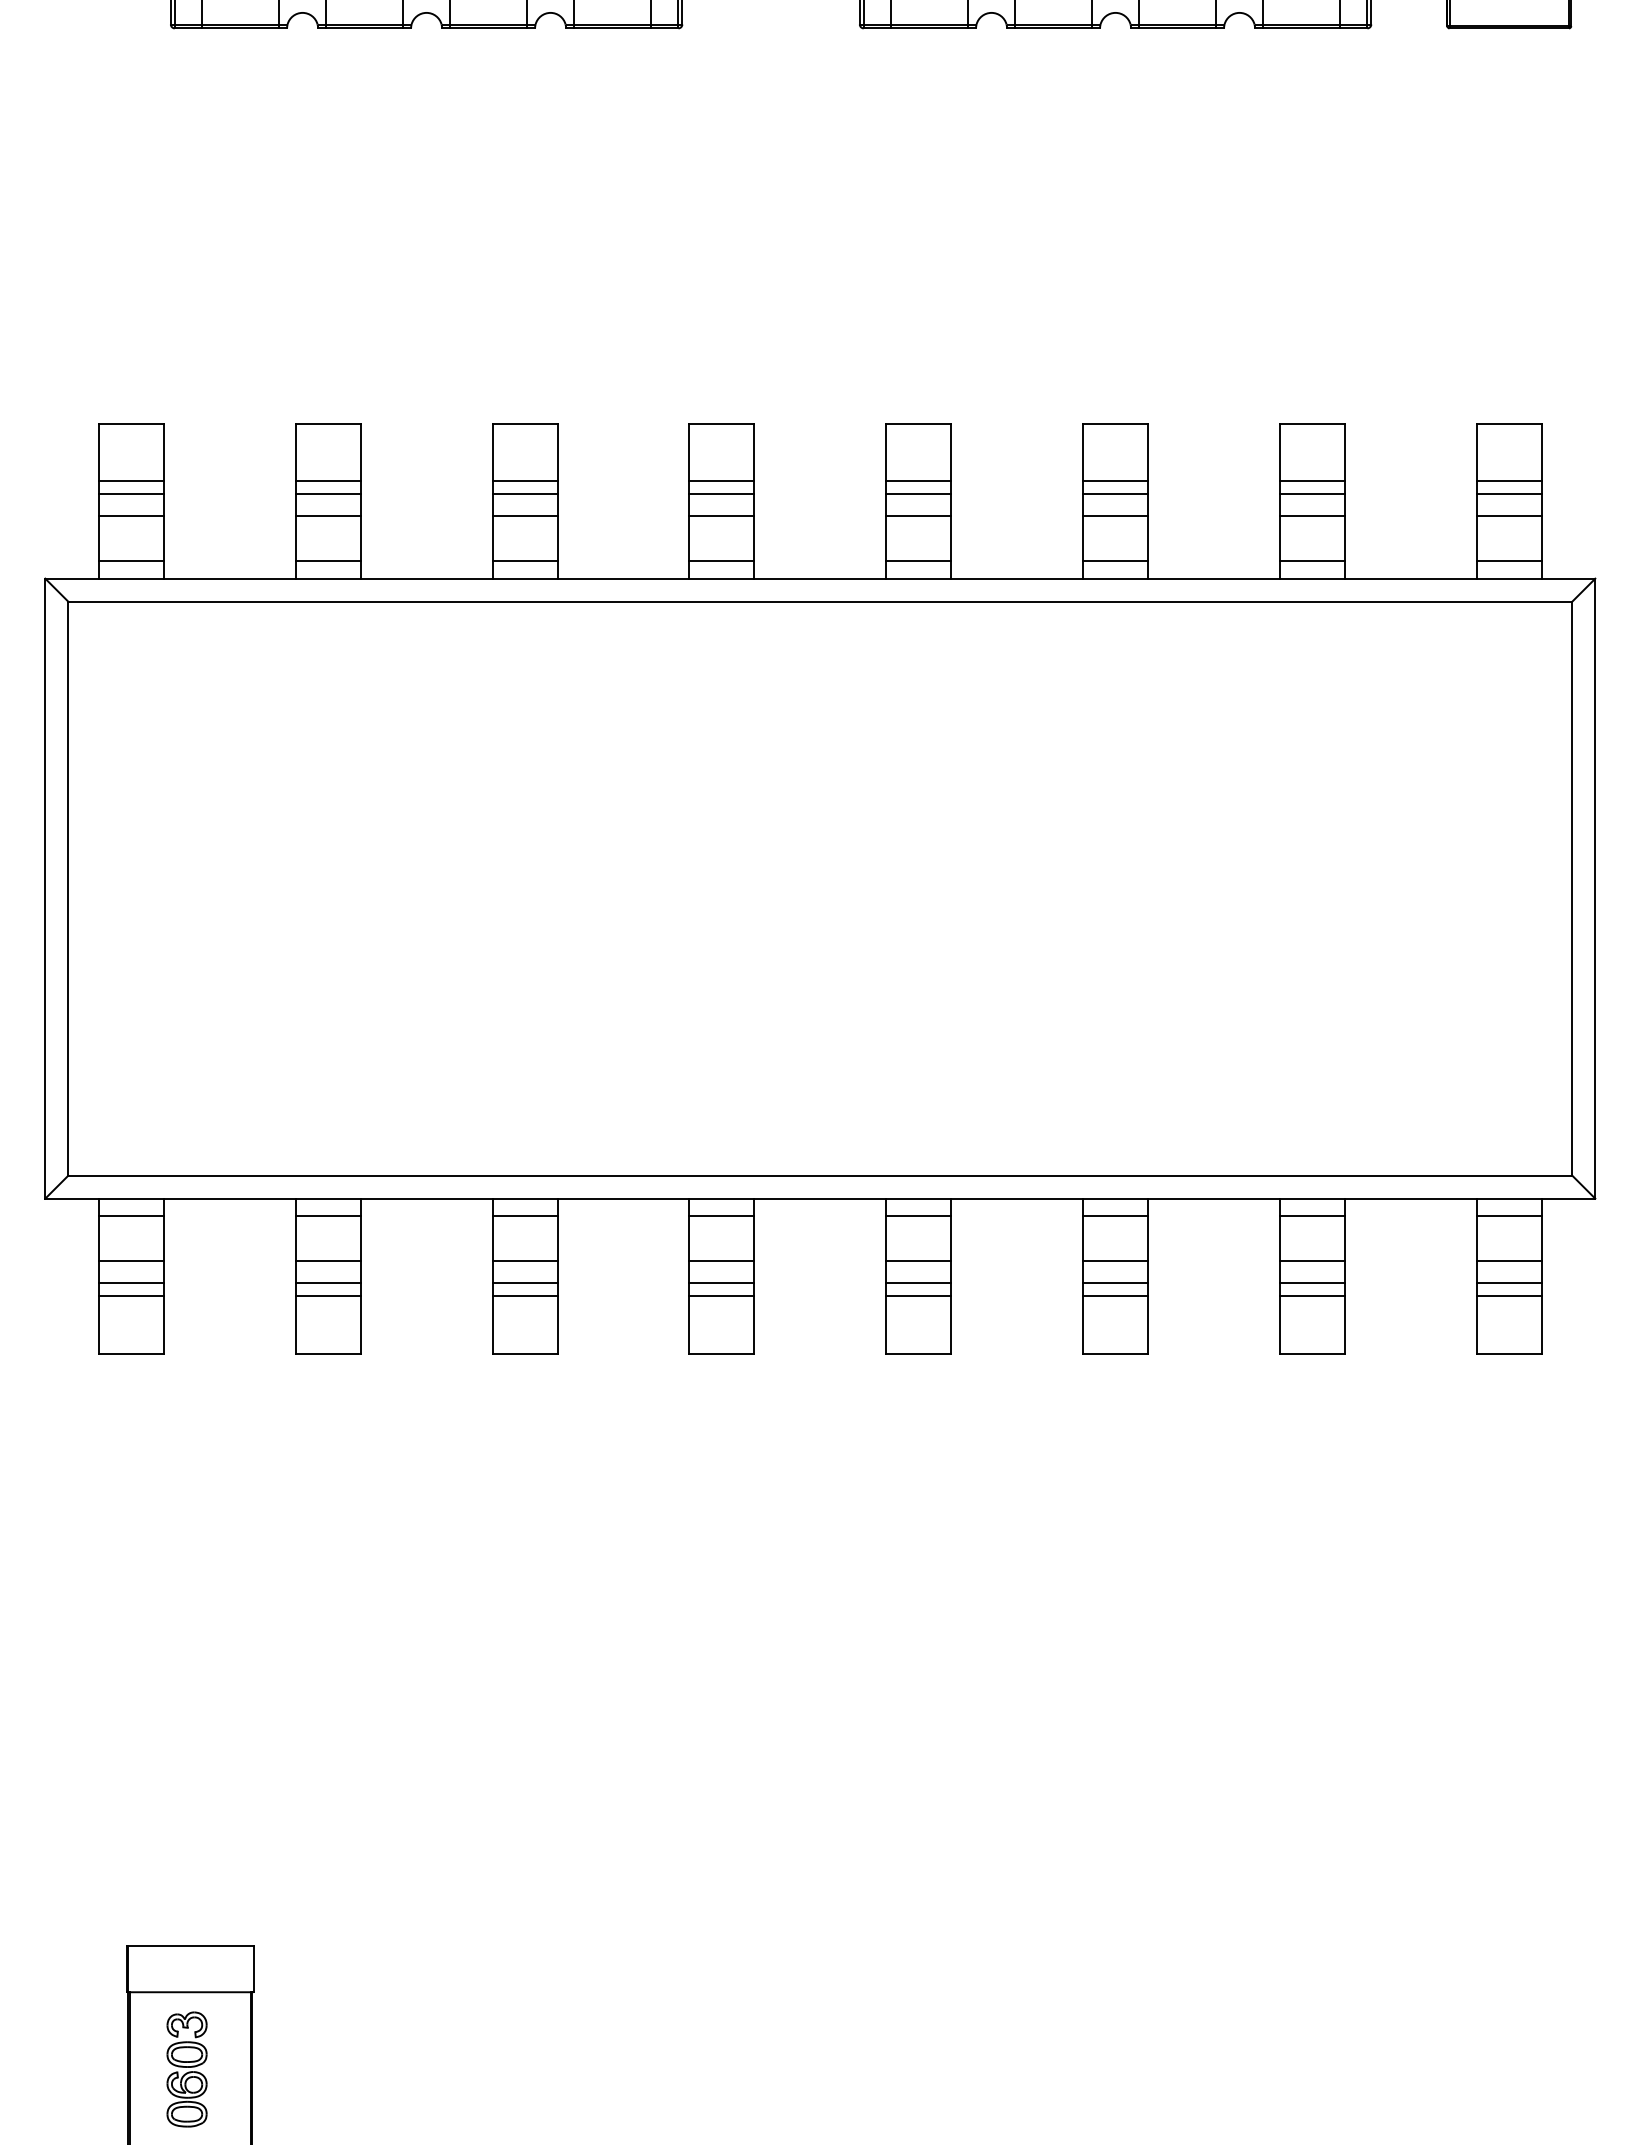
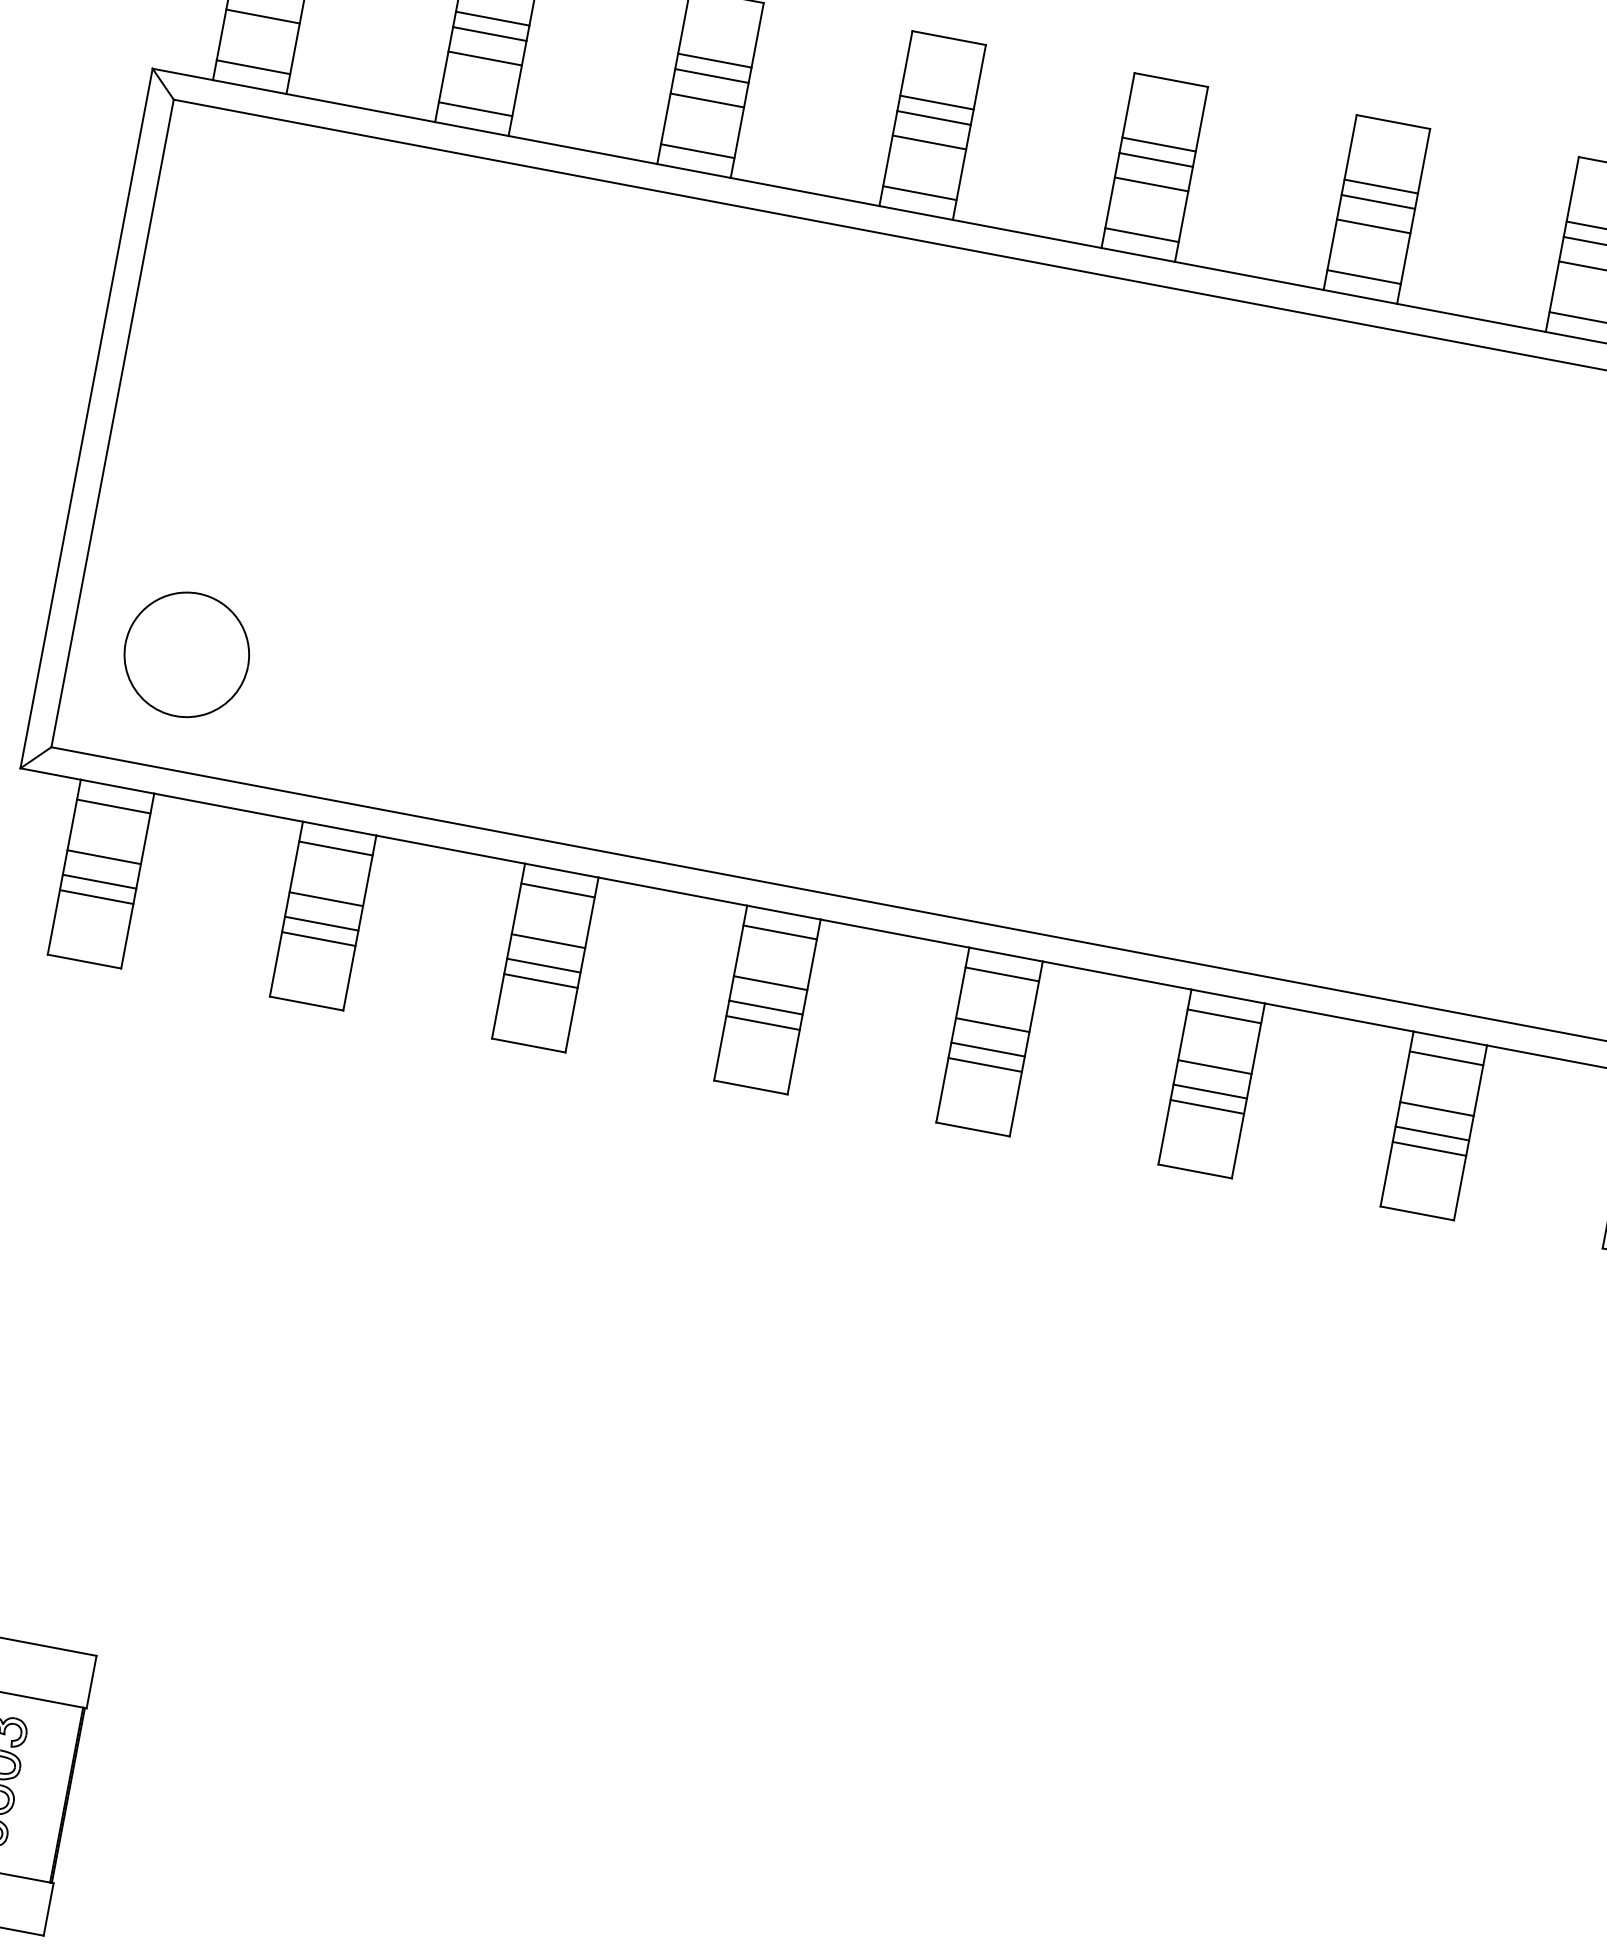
part: (169, 1074) -> (187, 654), added

